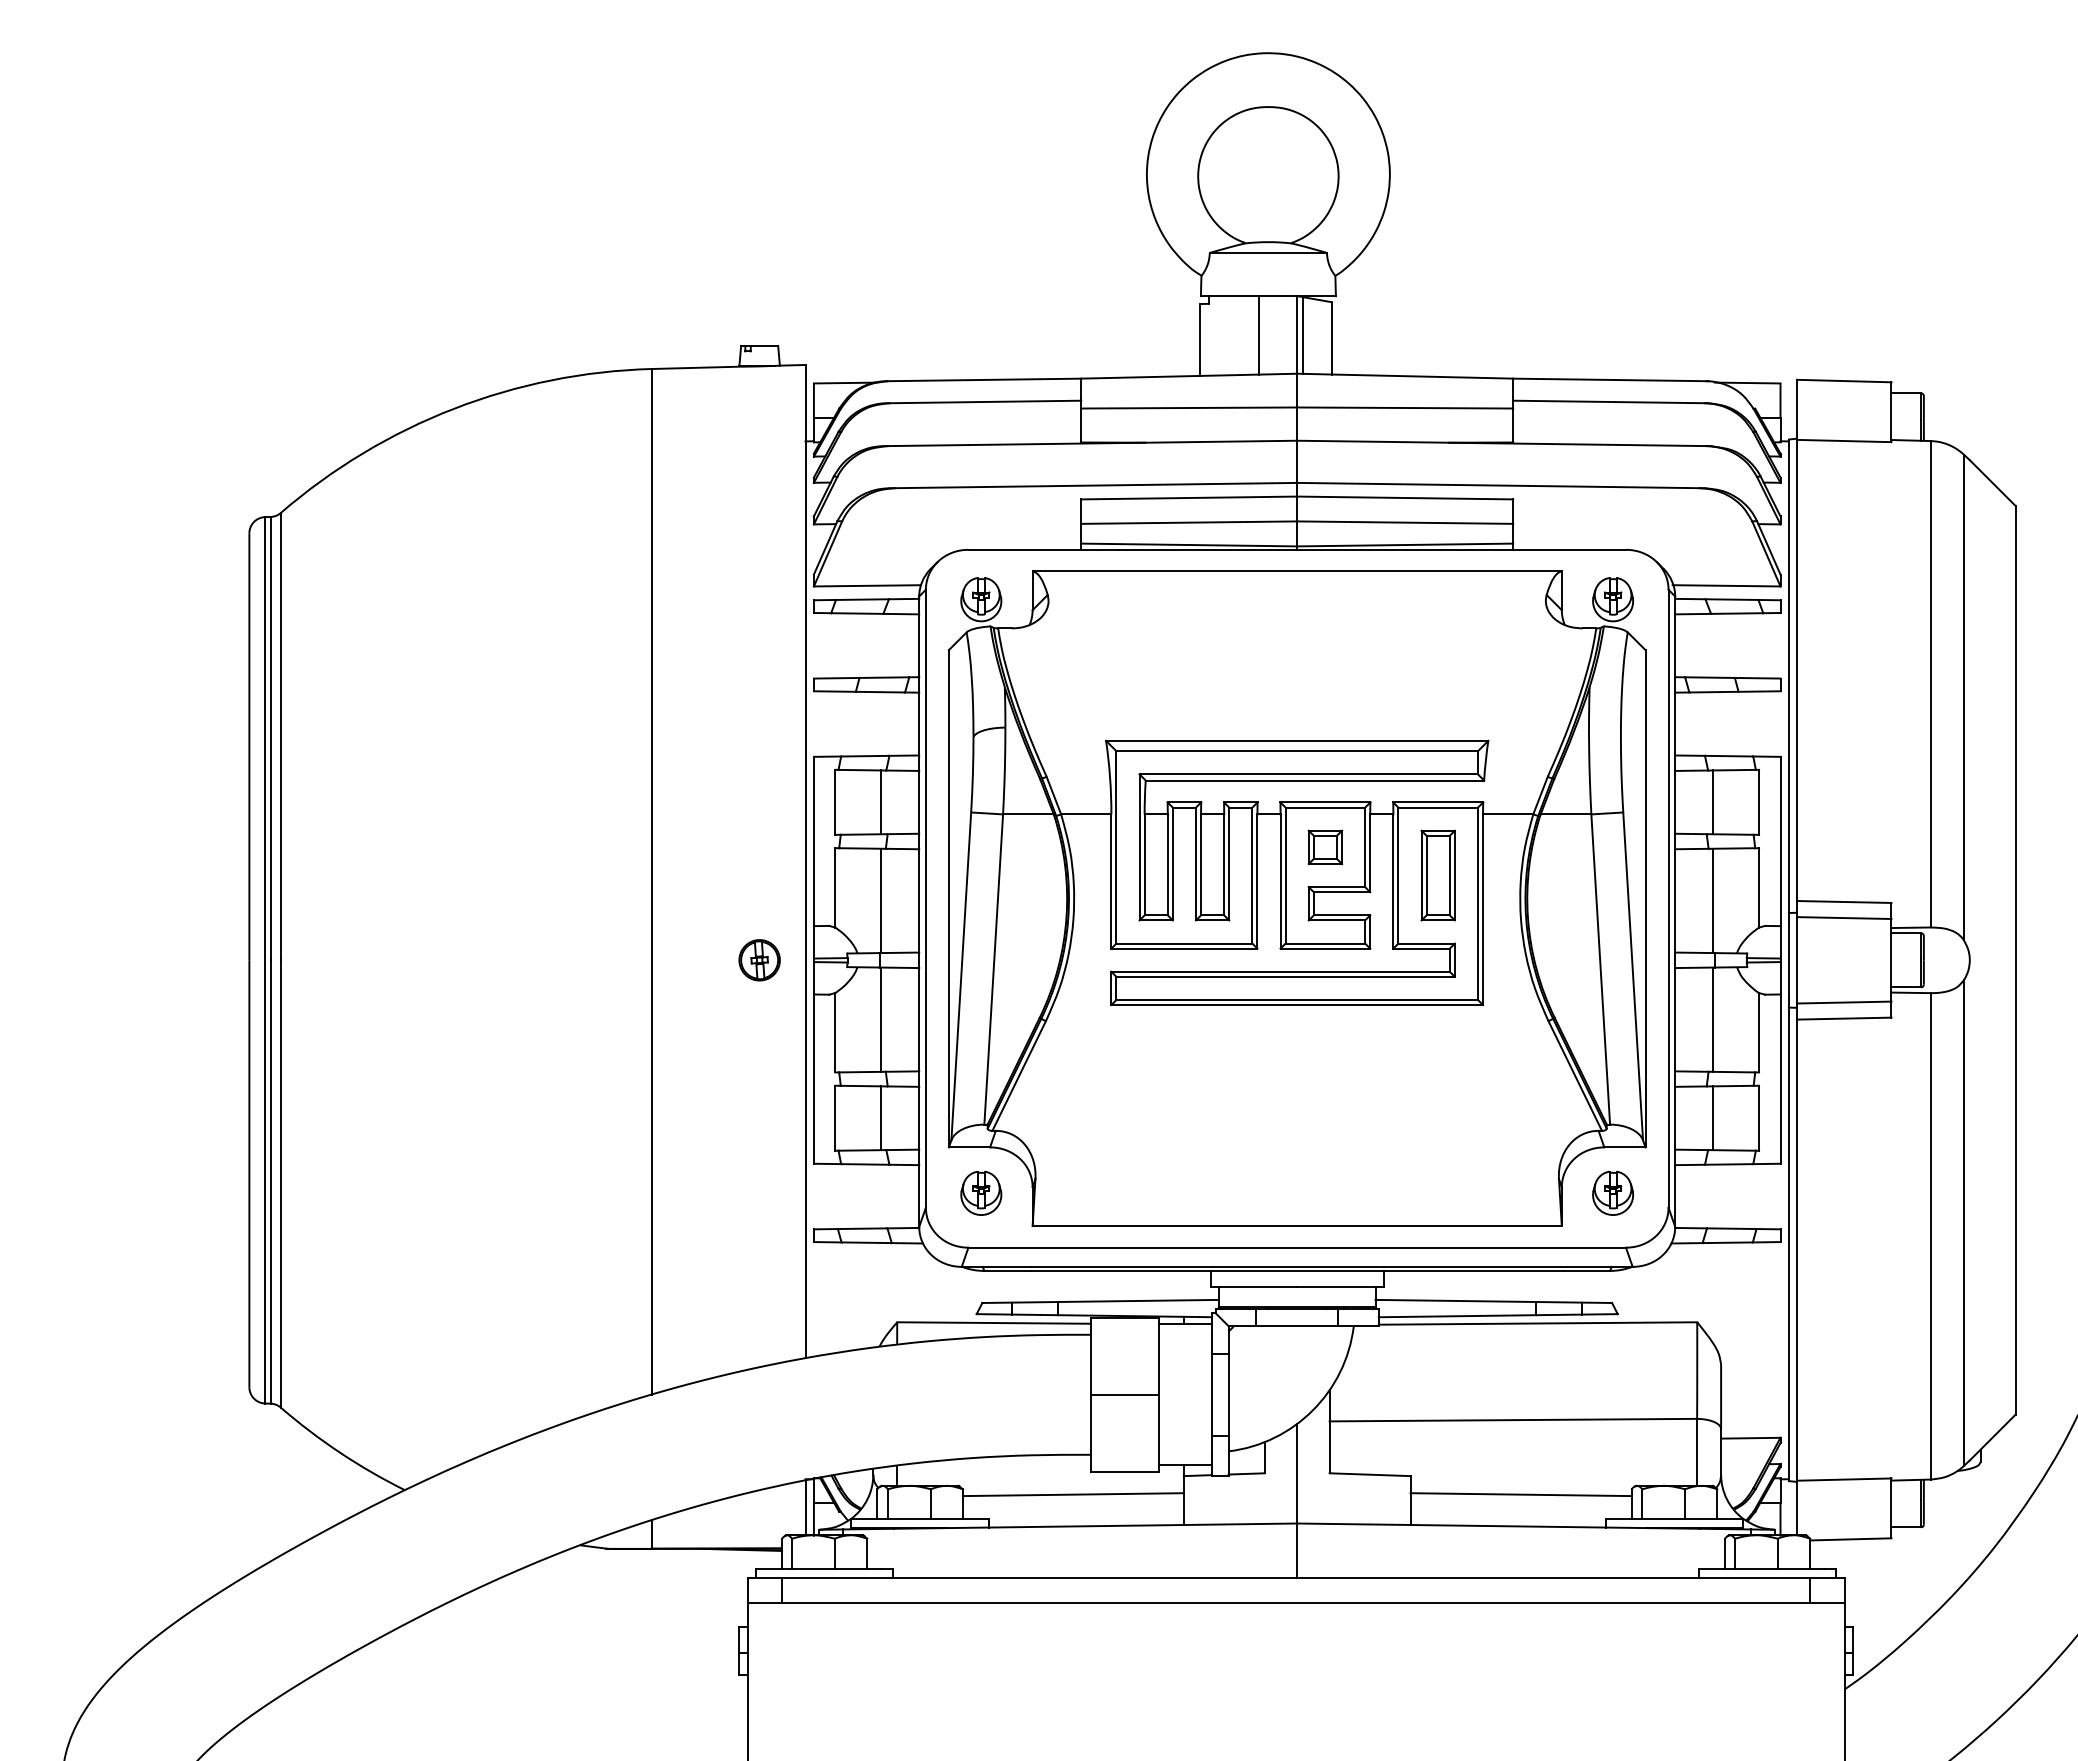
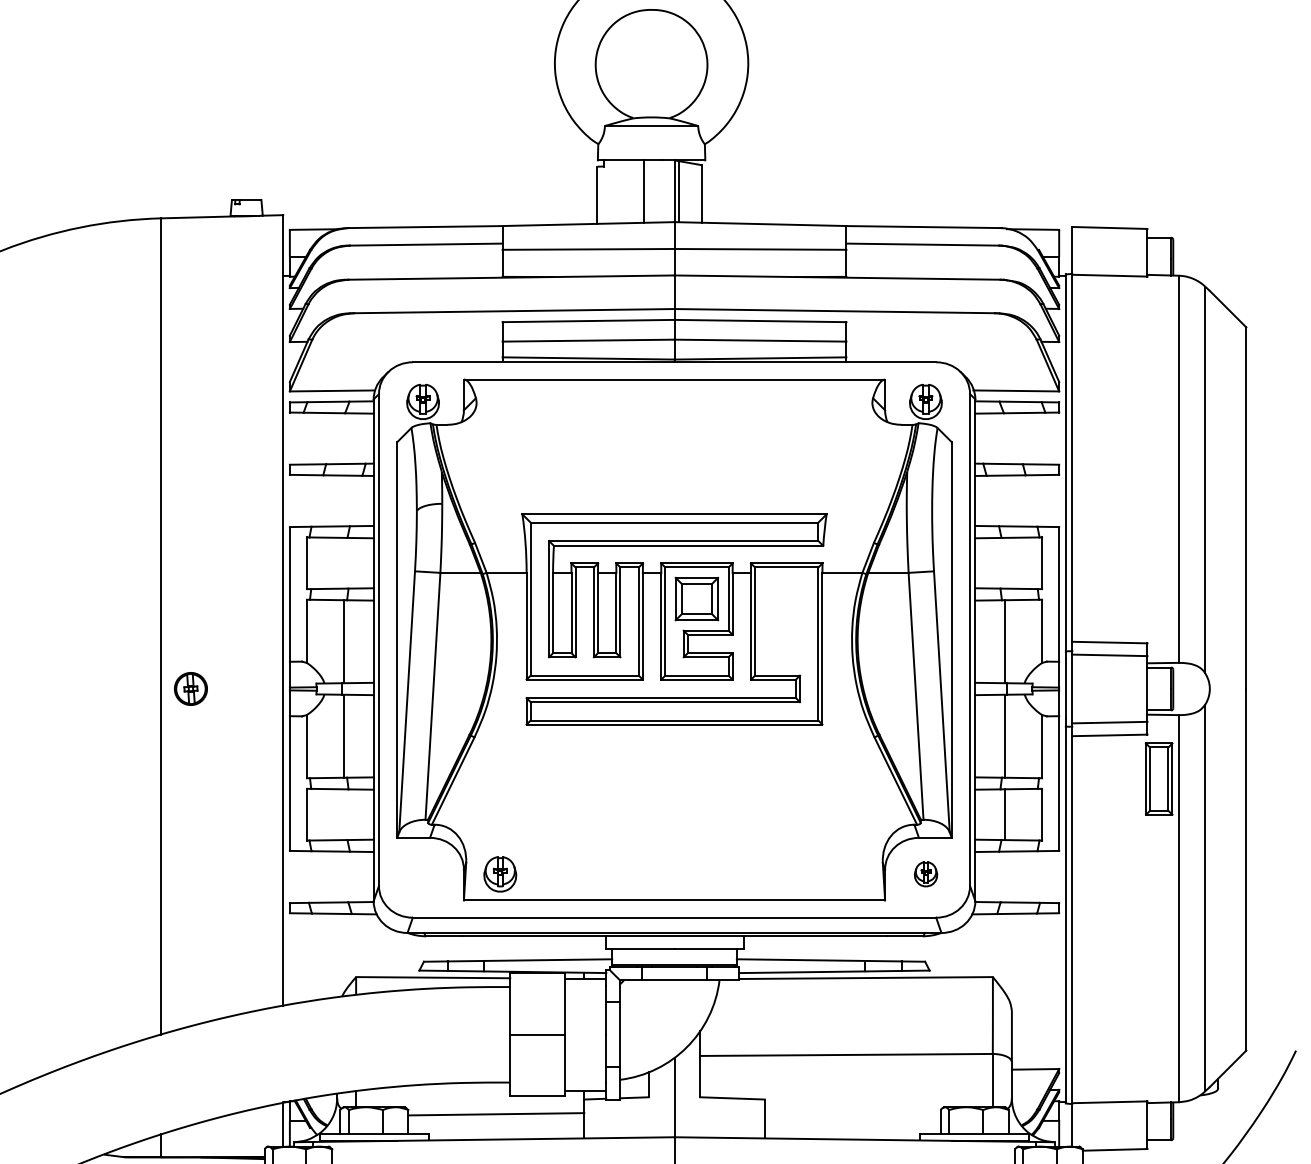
line: (881, 802) -> (343, 563), removed
line: (1713, 802) -> (1005, 563), removed
part: (1325, 847) -> (697, 599), size x1.6
part: (1437, 875) -> (1158, 779), moved
part: (759, 960) -> (190, 689), moved
line: (881, 1118) -> (343, 814), removed
part: (981, 1192) -> (500, 873), moved
part: (1613, 1192) -> (926, 873), size x0.7
line: (1520, 1494) -> (852, 1114), removed

